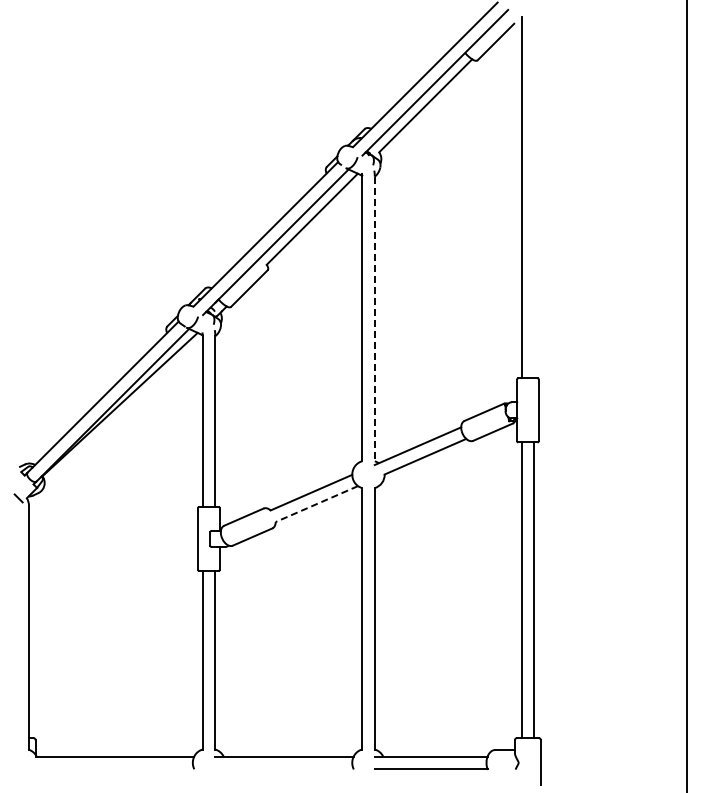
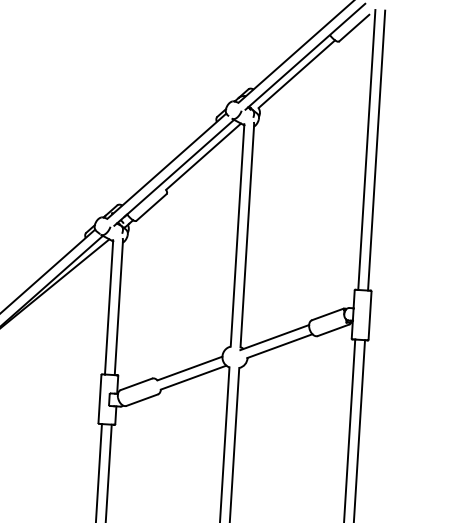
line: (534, 197) -> (376, 150), added
line: (374, 319) -> (247, 237), dashed -> solid
line: (316, 504) -> (193, 377), dashed -> solid

